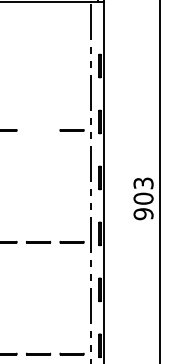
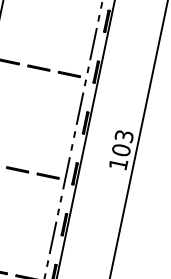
line: (38, 130) -> (38, 68), added
text: (143, 214) -> (118, 164), 903 -> 103

